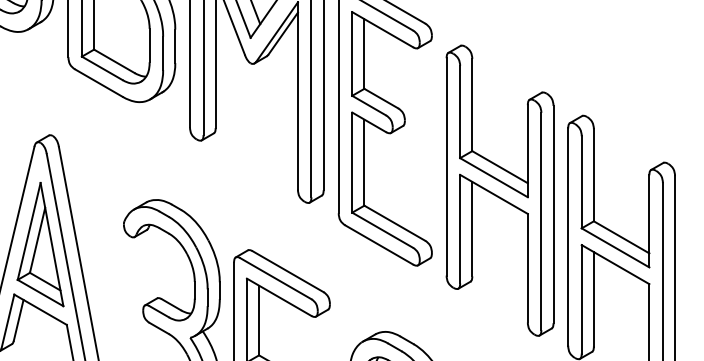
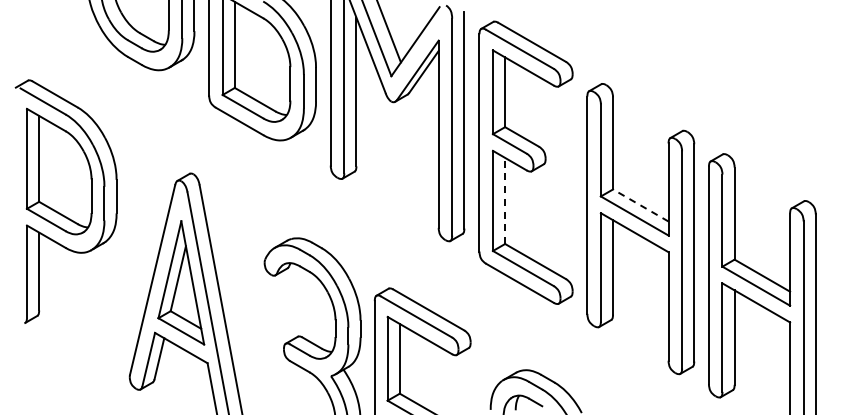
line: (364, 162) -> (505, 200), solid -> dashed
line: (499, 167) -> (640, 205), solid -> dashed

